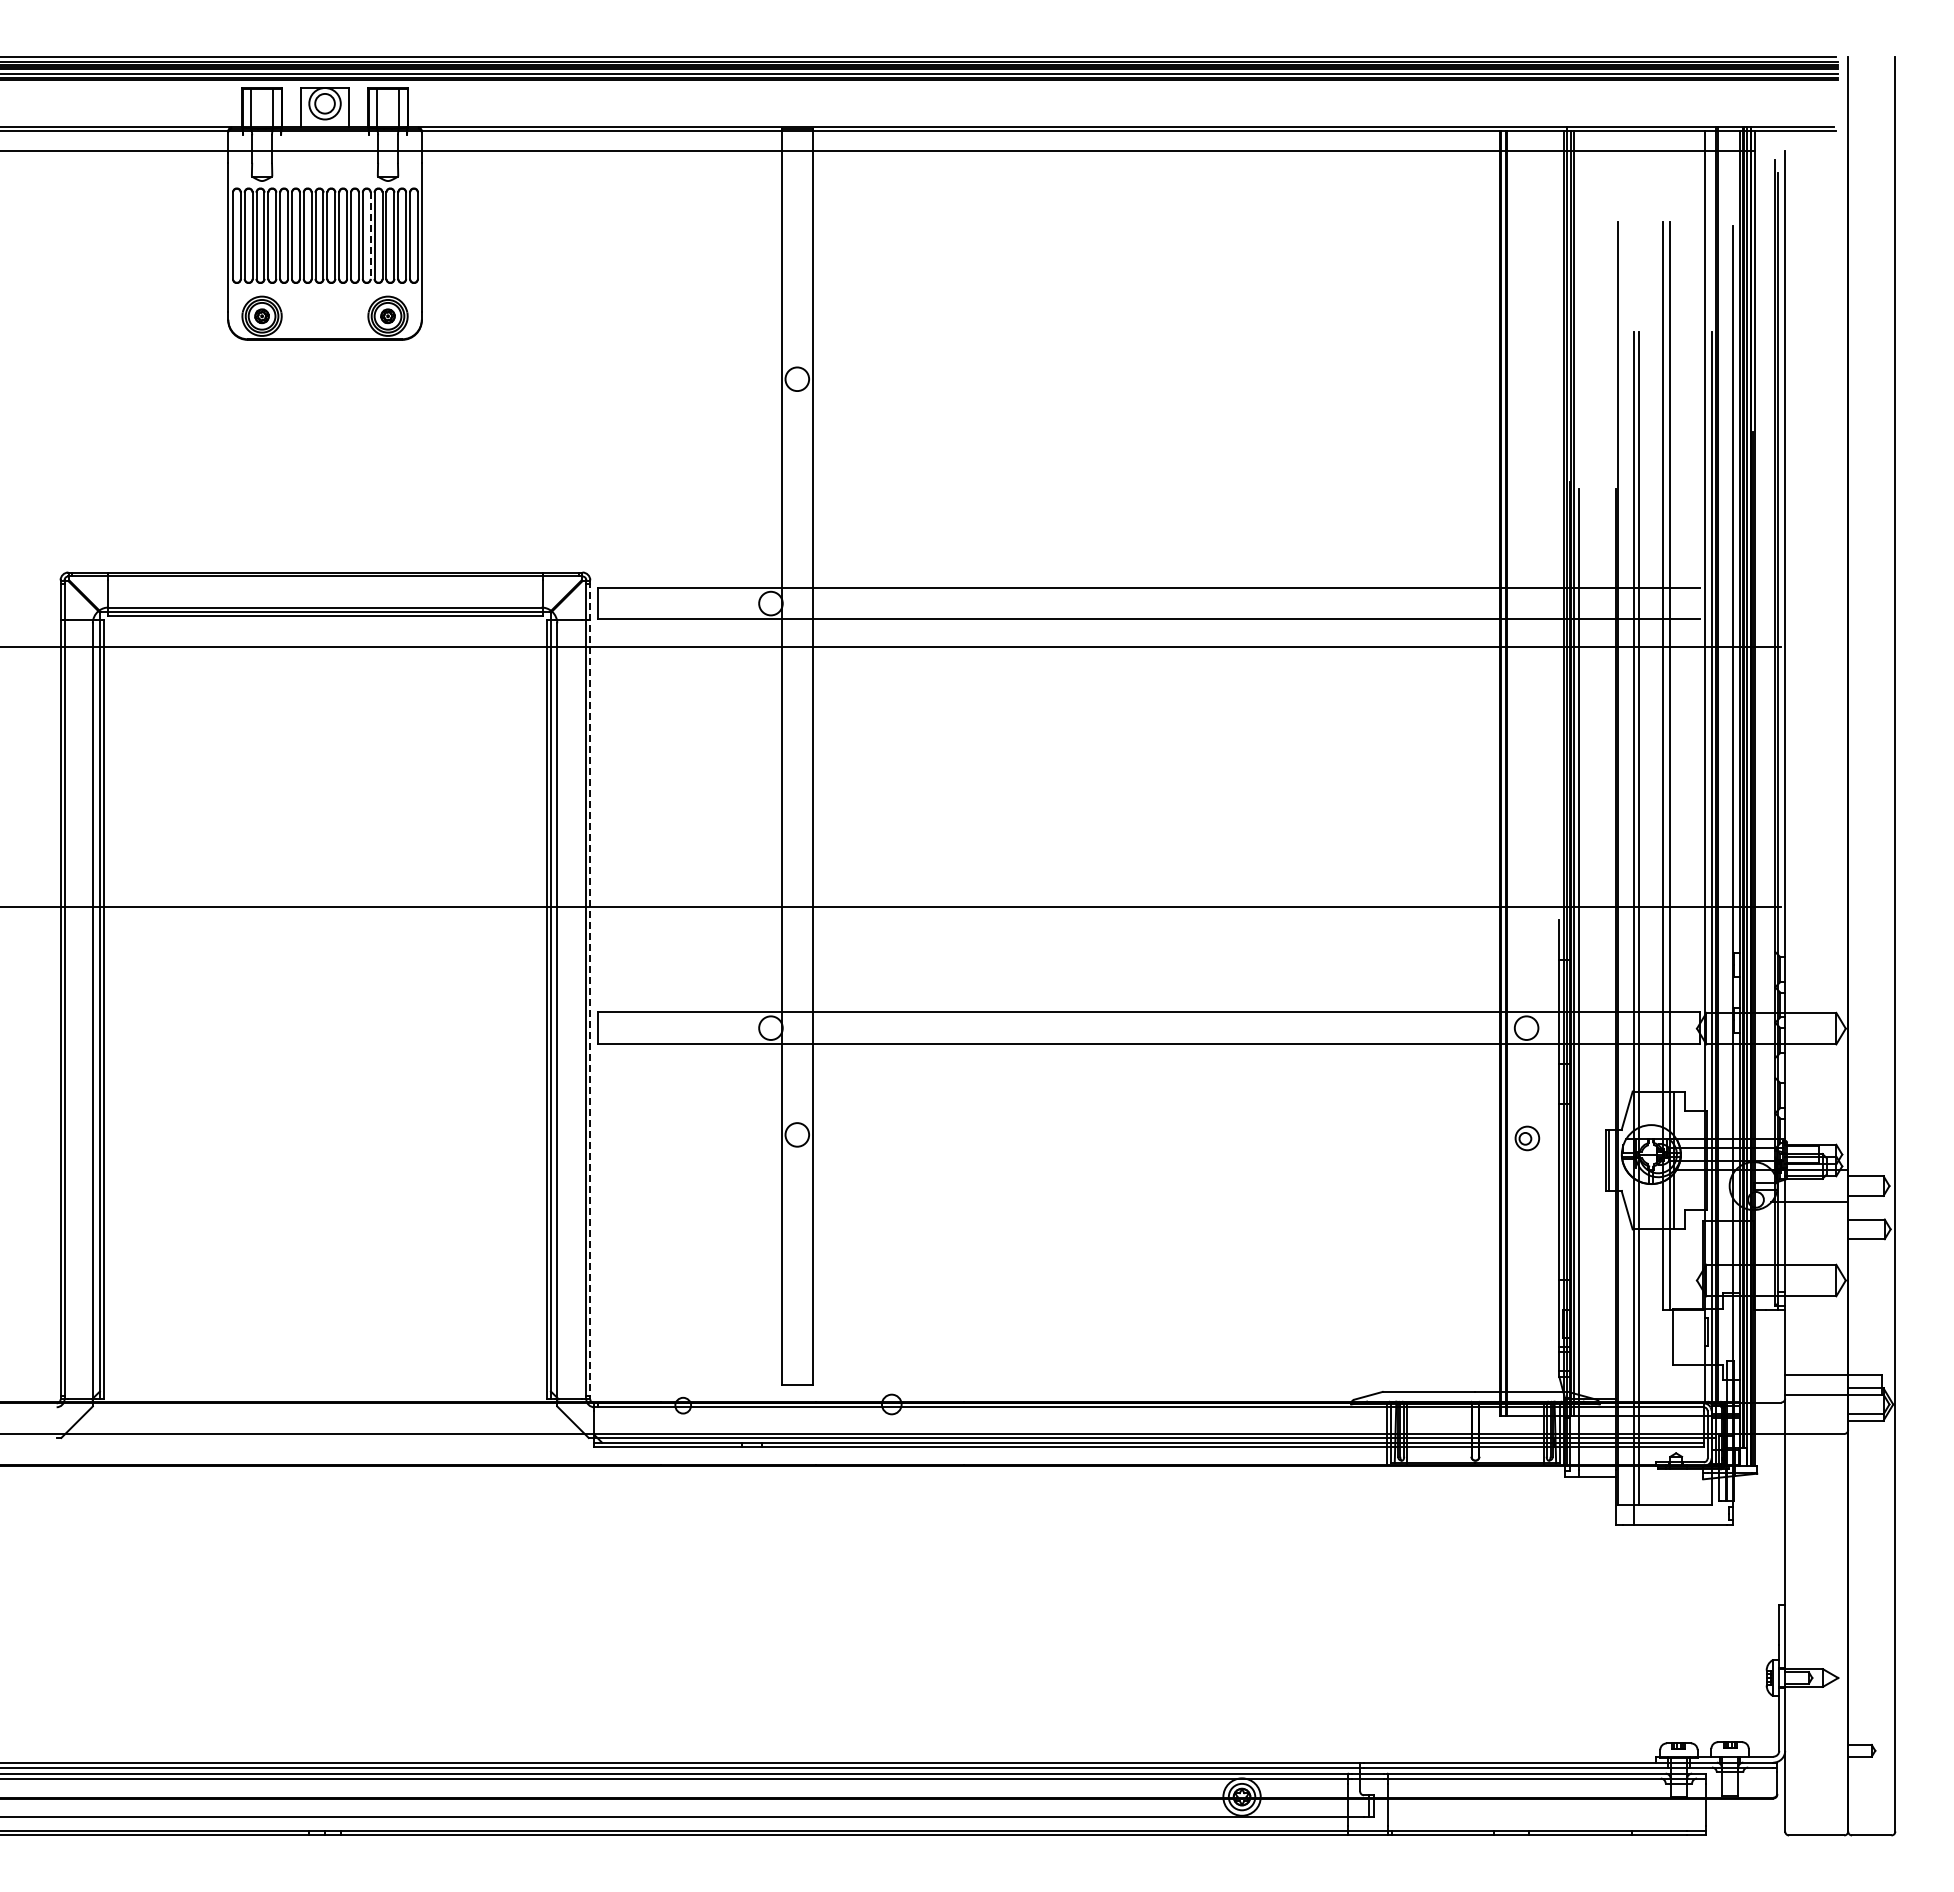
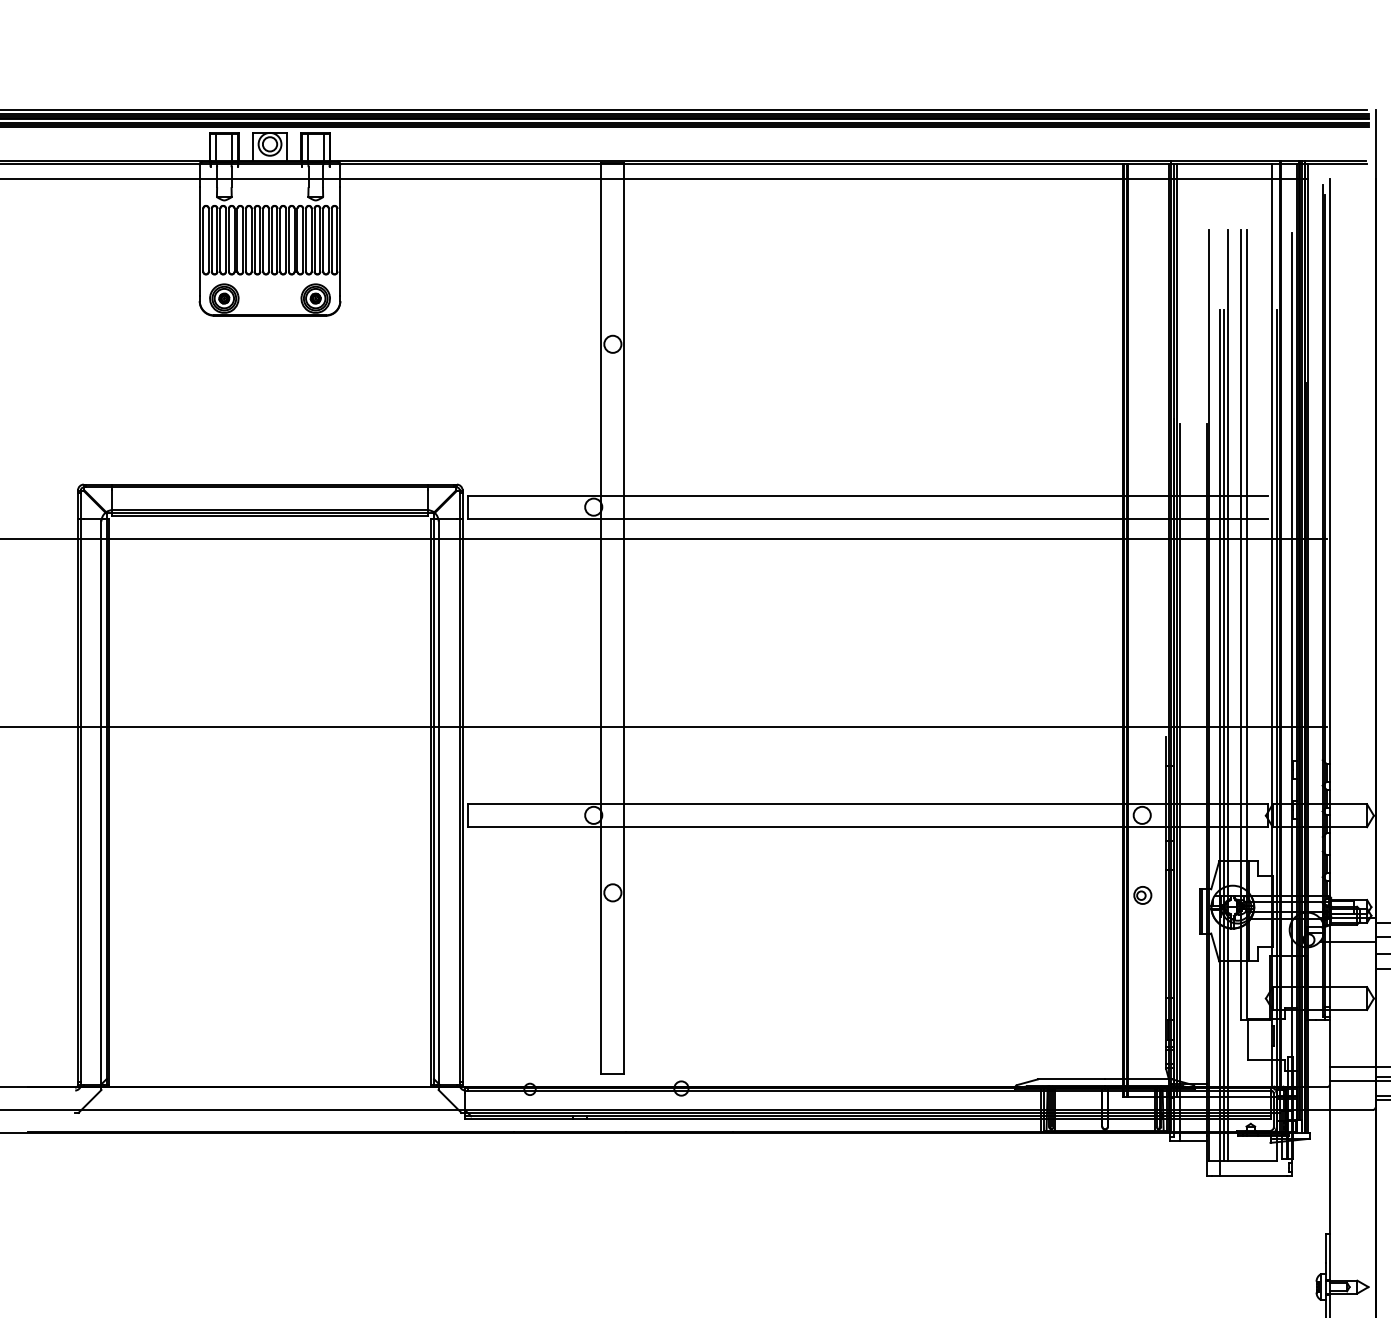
line: (370, 236) -> (303, 240), dashed -> solid
line: (1644, 862) -> (1227, 695), added
line: (590, 990) -> (462, 788), dashed -> solid

